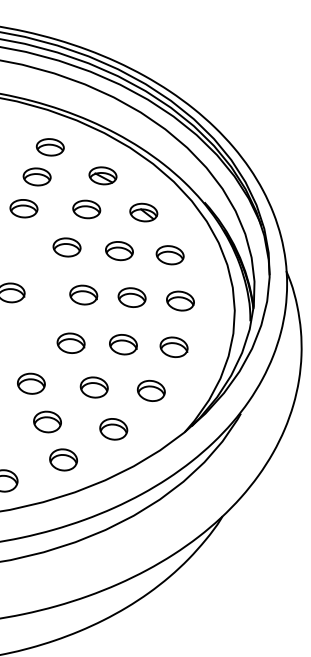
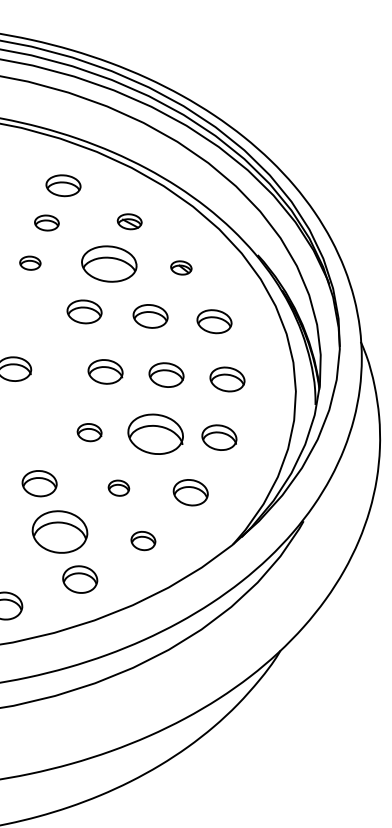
part: (102, 175) -> (129, 221), size x0.7
part: (36, 176) -> (46, 222), size x0.7
part: (24, 209) -> (30, 263), size x0.6
part: (86, 209) -> (109, 263), size x1.6
part: (143, 212) -> (181, 267), size x0.6
part: (70, 343) -> (89, 432), size x0.7
part: (123, 344) -> (155, 434), size x1.6
part: (93, 386) -> (118, 487), size x0.6
part: (47, 421) -> (59, 531), size x1.6
part: (113, 428) -> (143, 540), size x0.7

